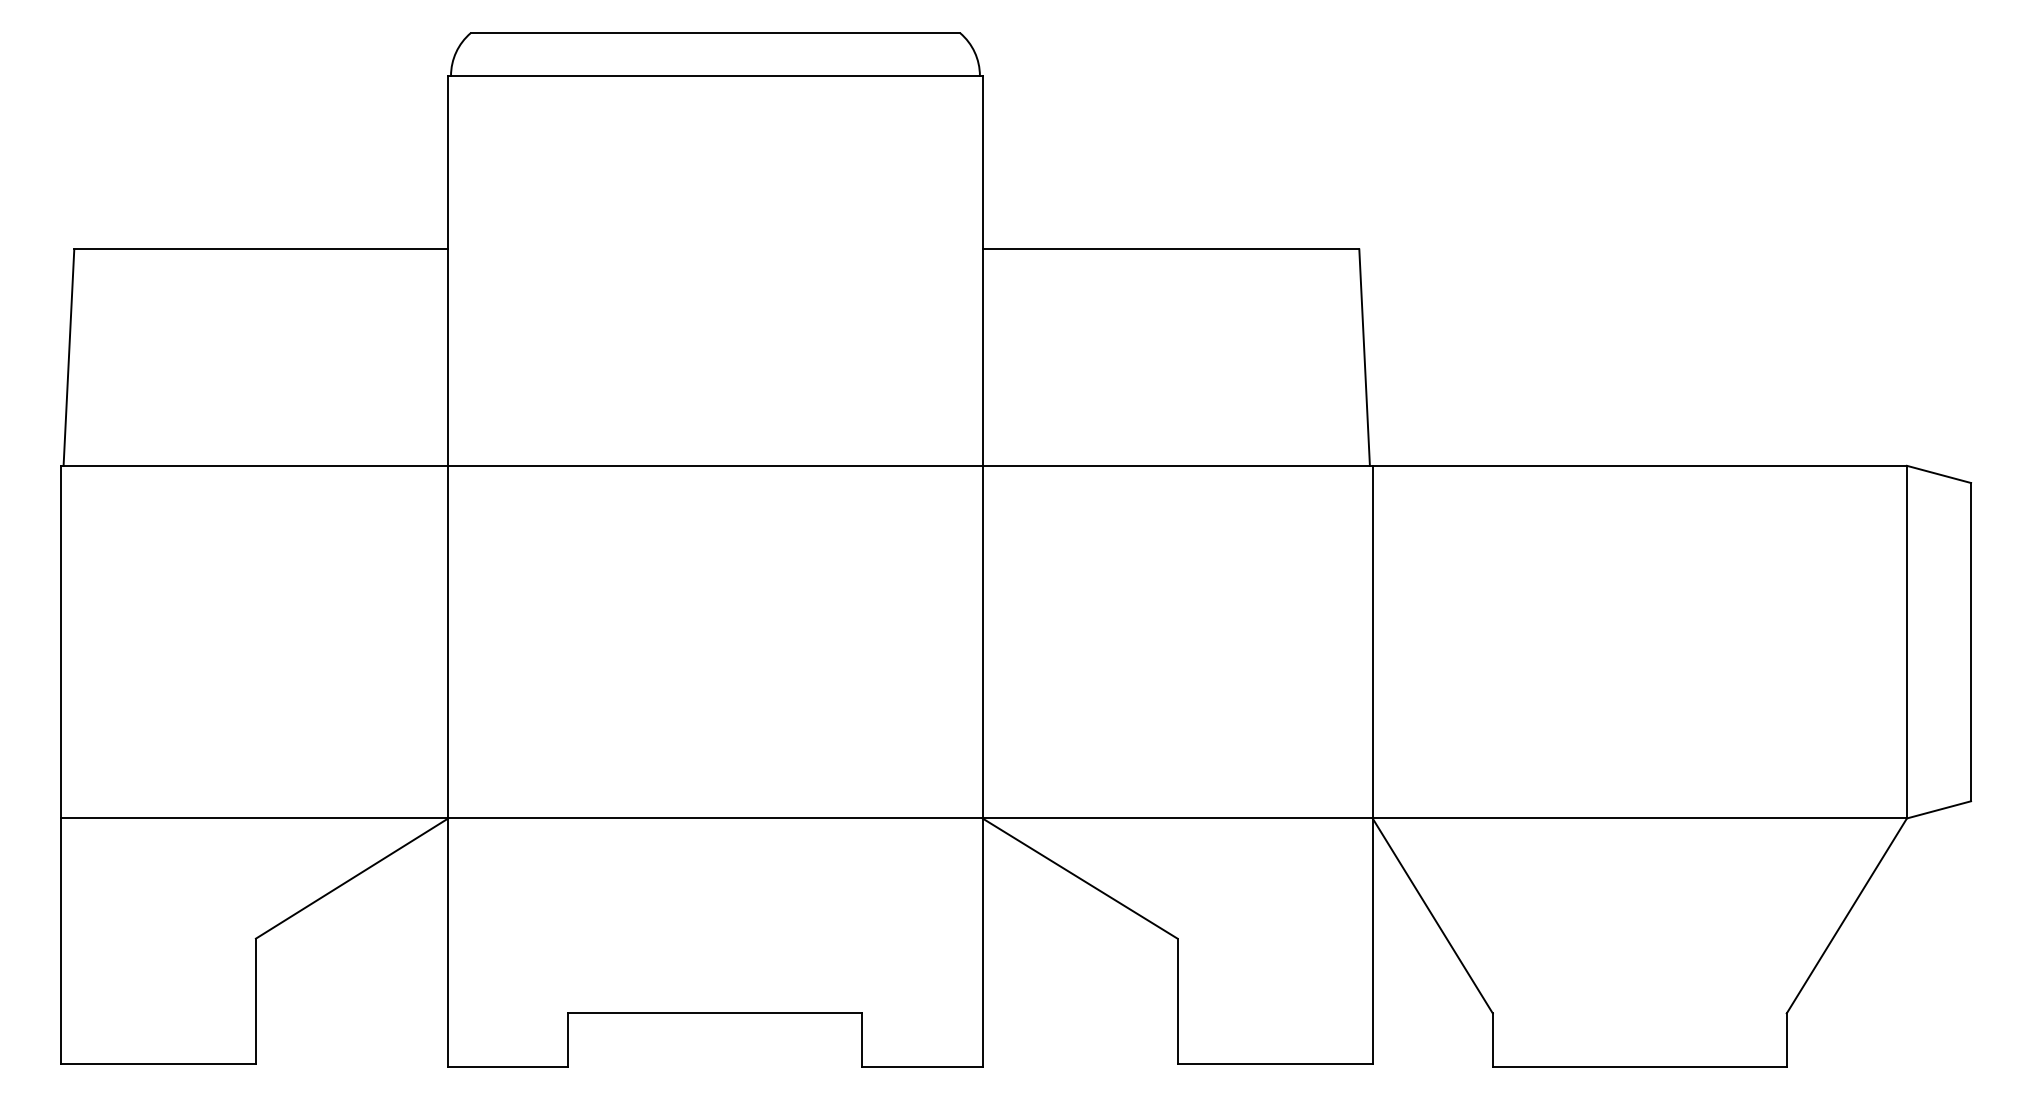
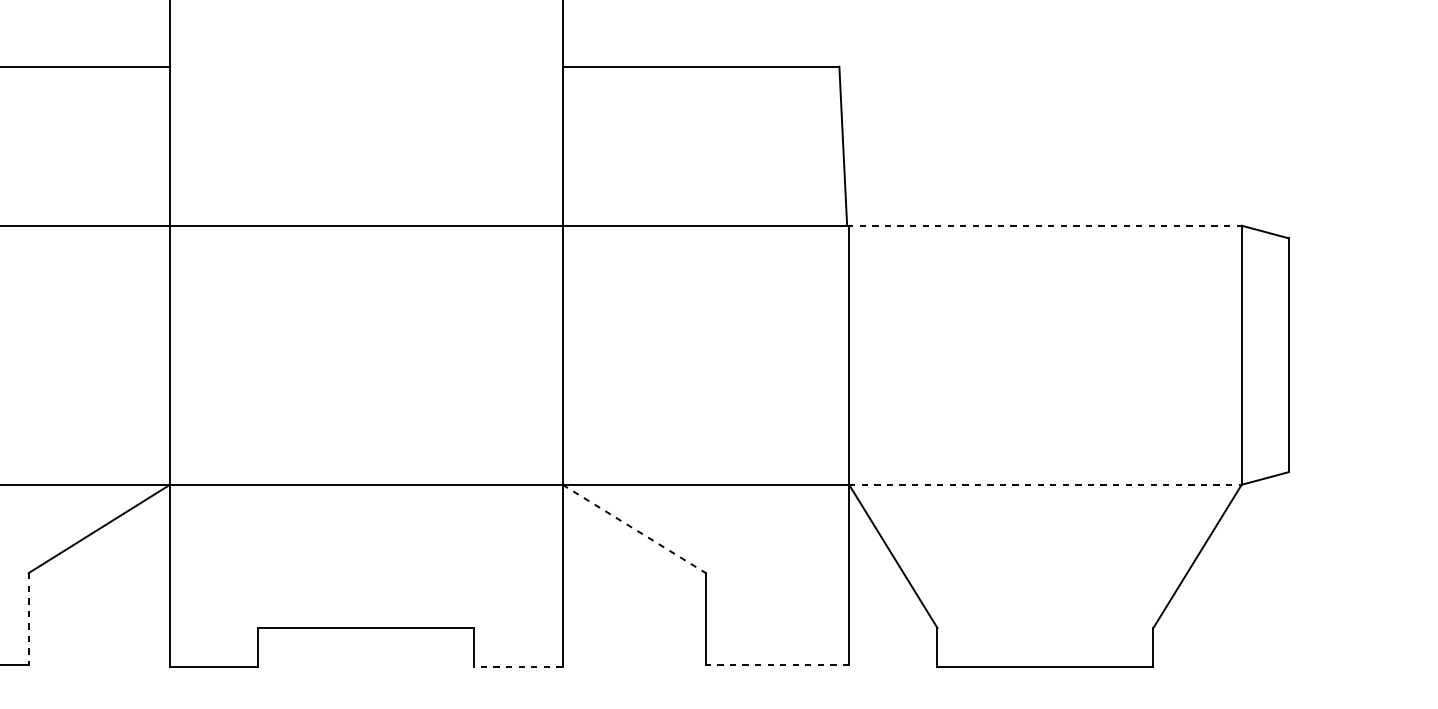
line: (1638, 465) -> (1044, 225), solid -> dashed
line: (1640, 818) -> (1045, 484), solid -> dashed
line: (1080, 878) -> (634, 528), solid -> dashed
line: (255, 1001) -> (28, 619), solid -> dashed
line: (1275, 1064) -> (777, 665), solid -> dashed
line: (921, 1066) -> (517, 667), solid -> dashed

